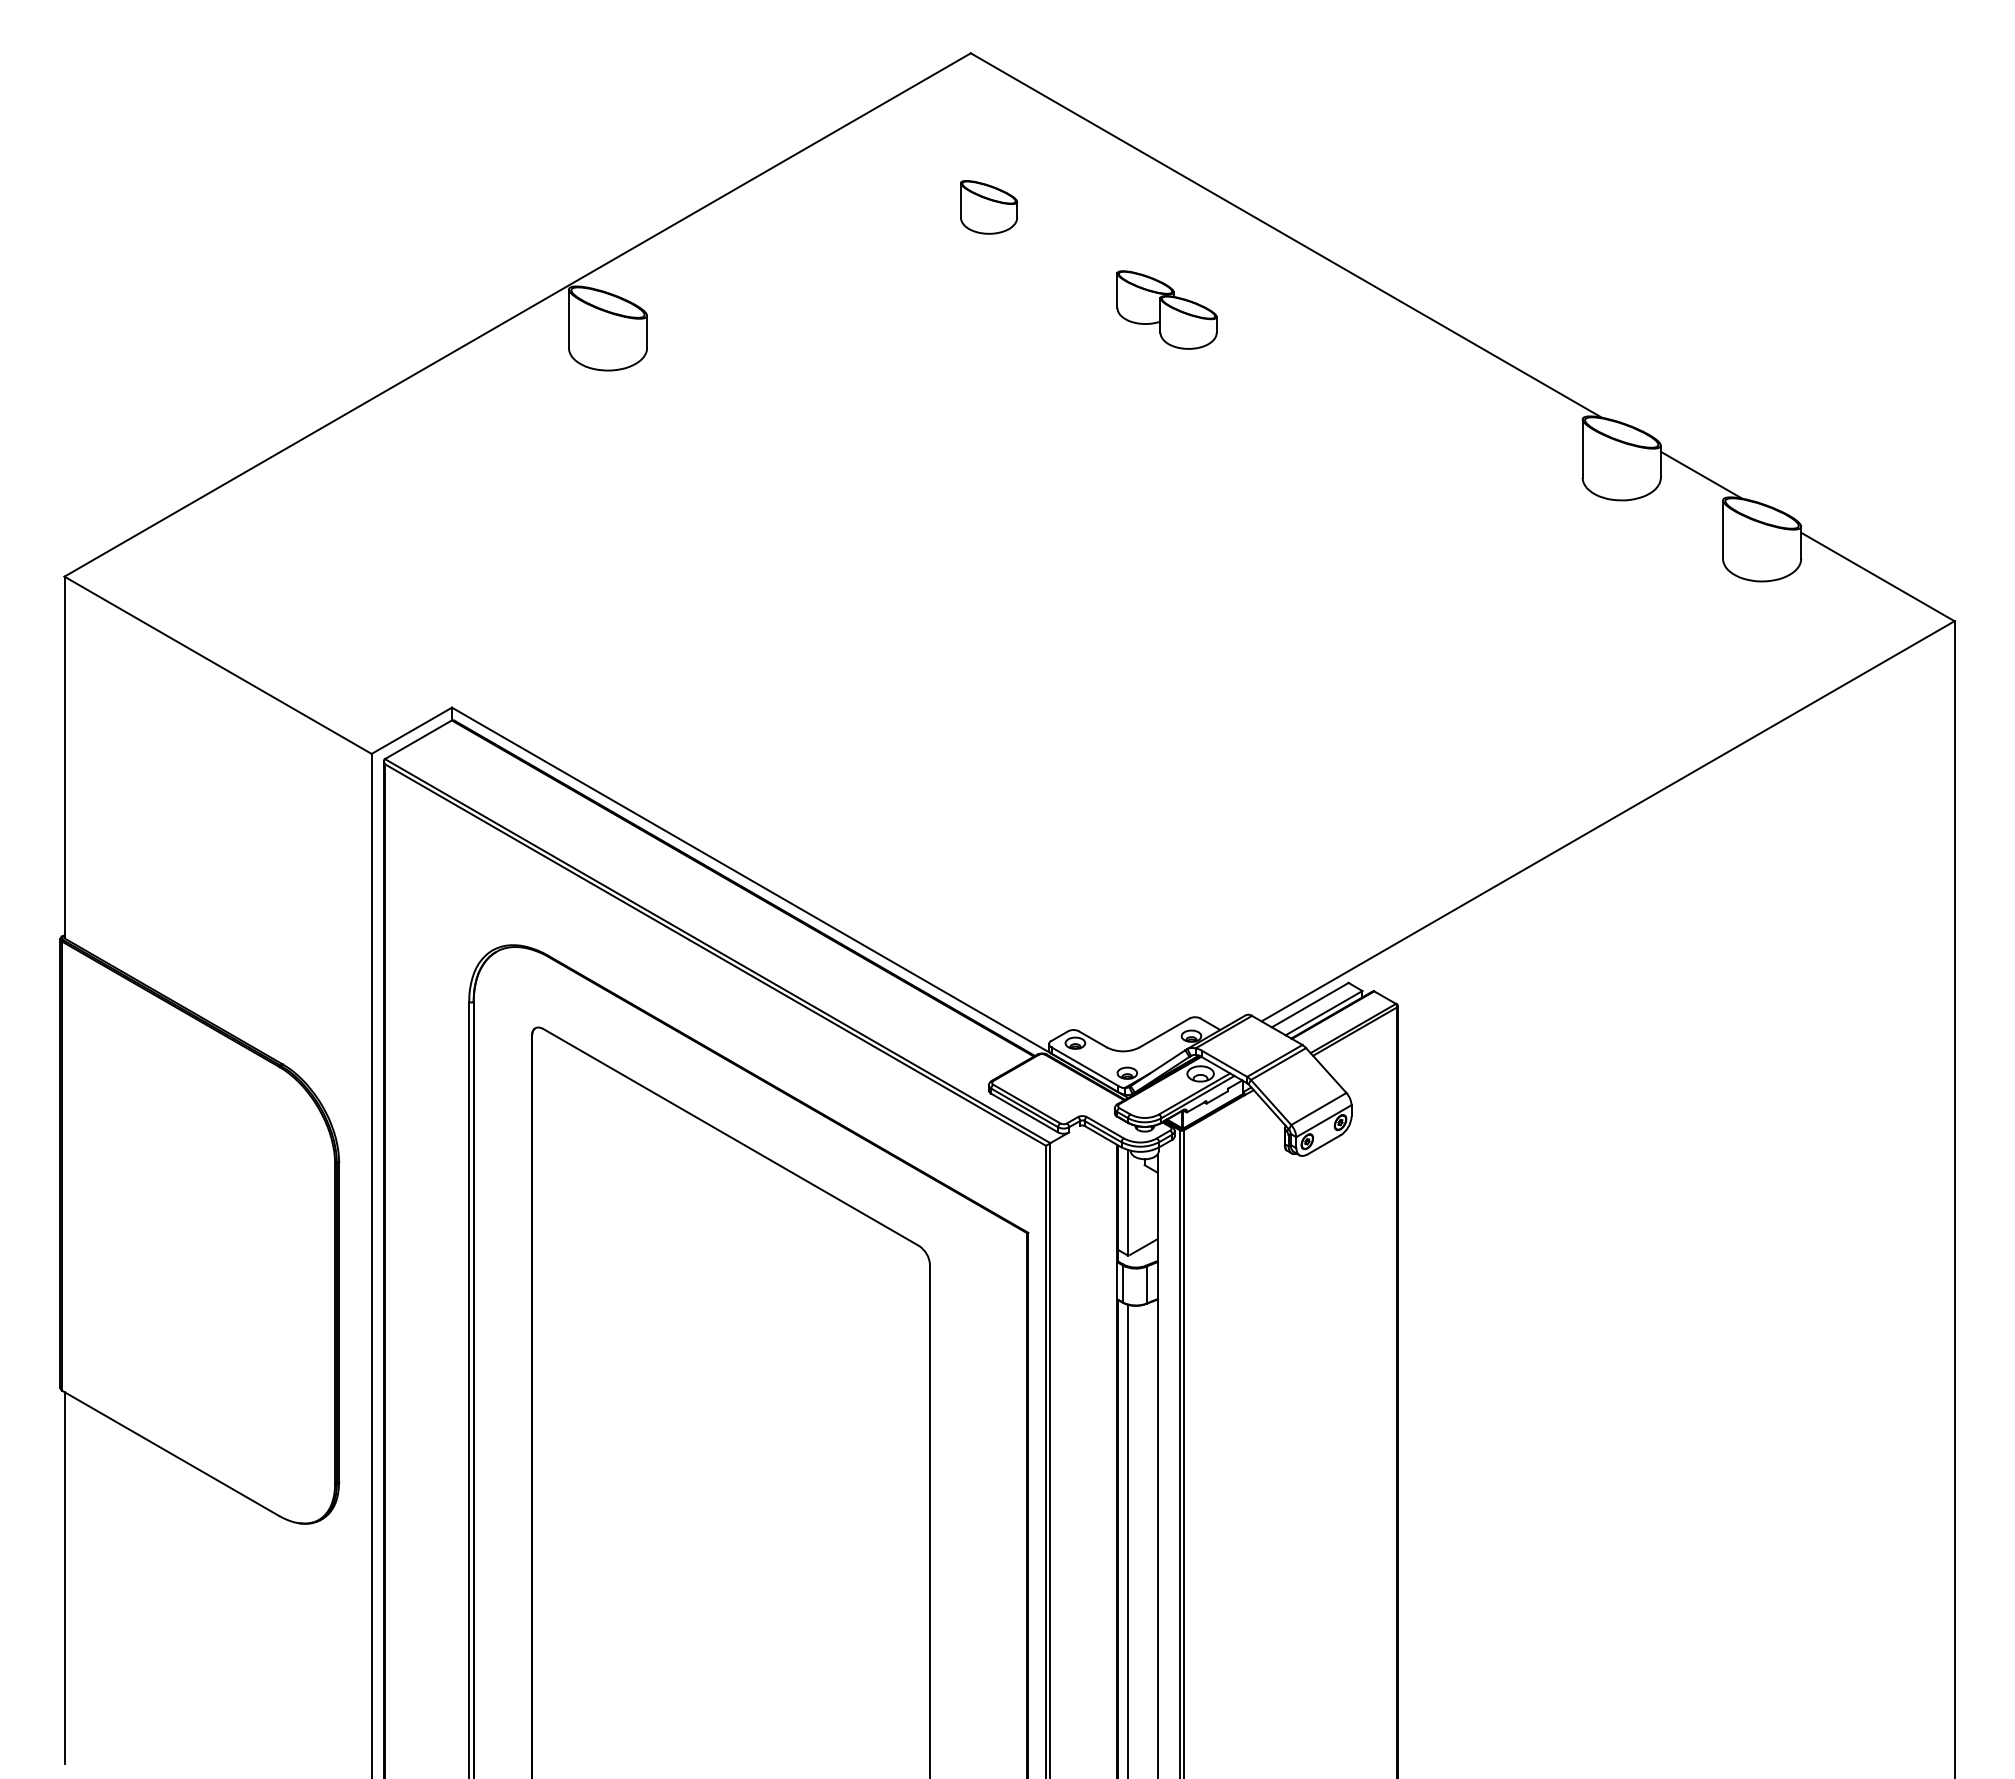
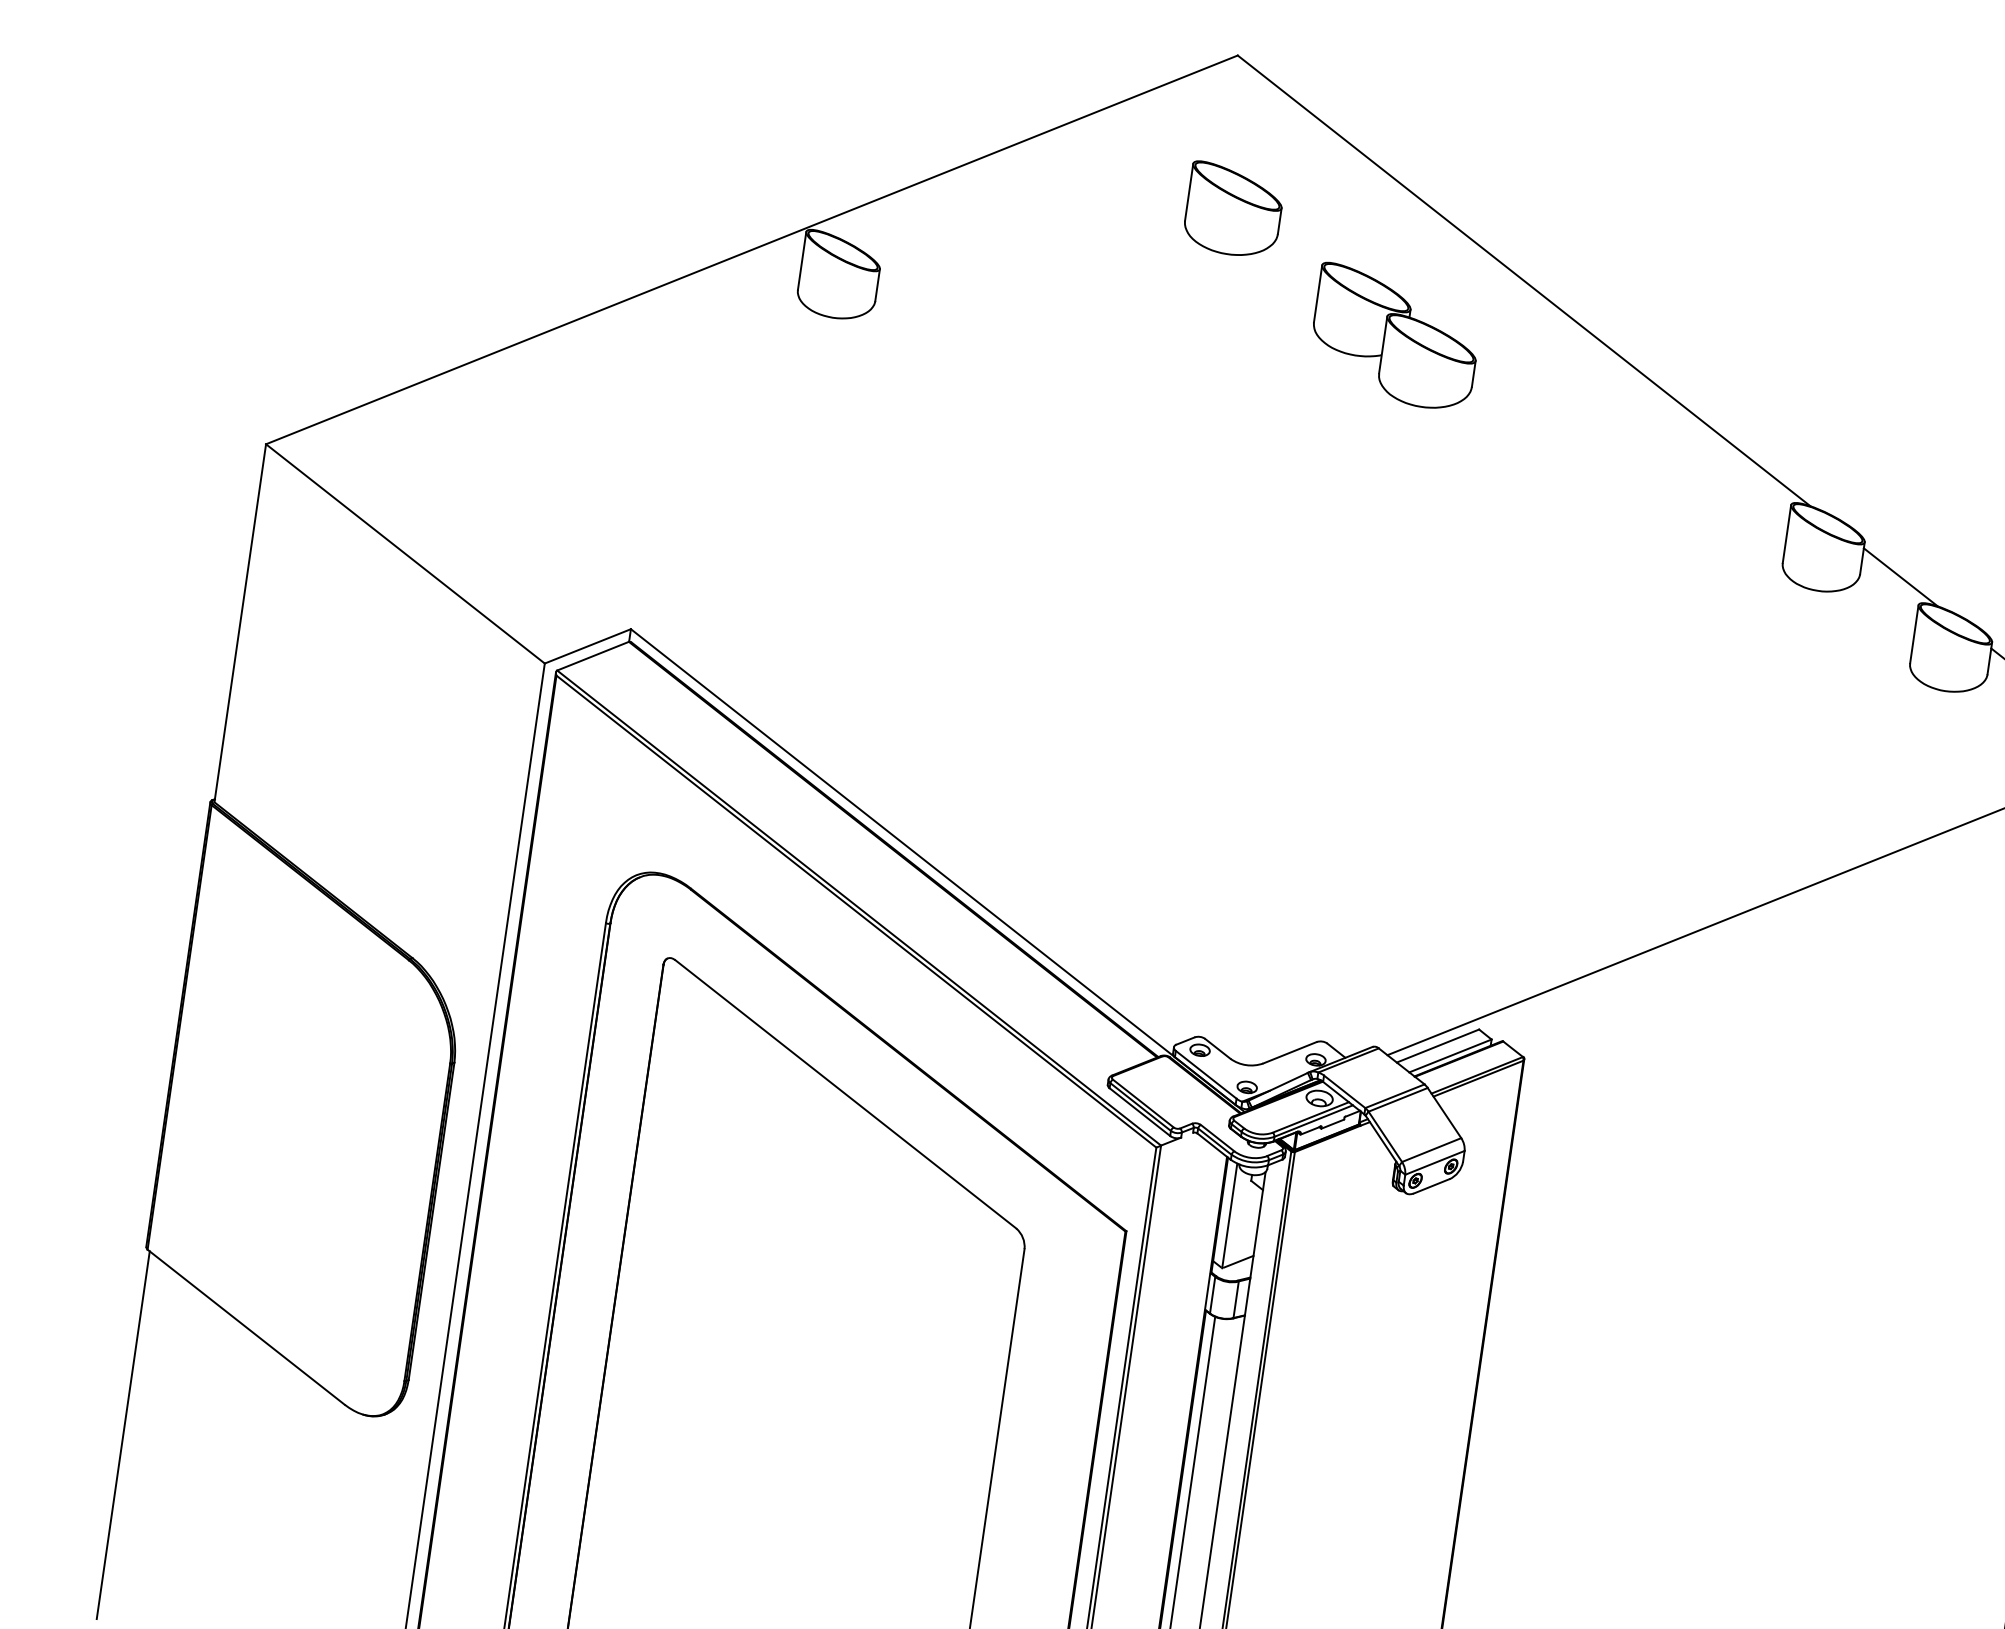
part: (988, 207) -> (1233, 210), size x1.67
part: (1166, 309) -> (1394, 337), size x1.67

